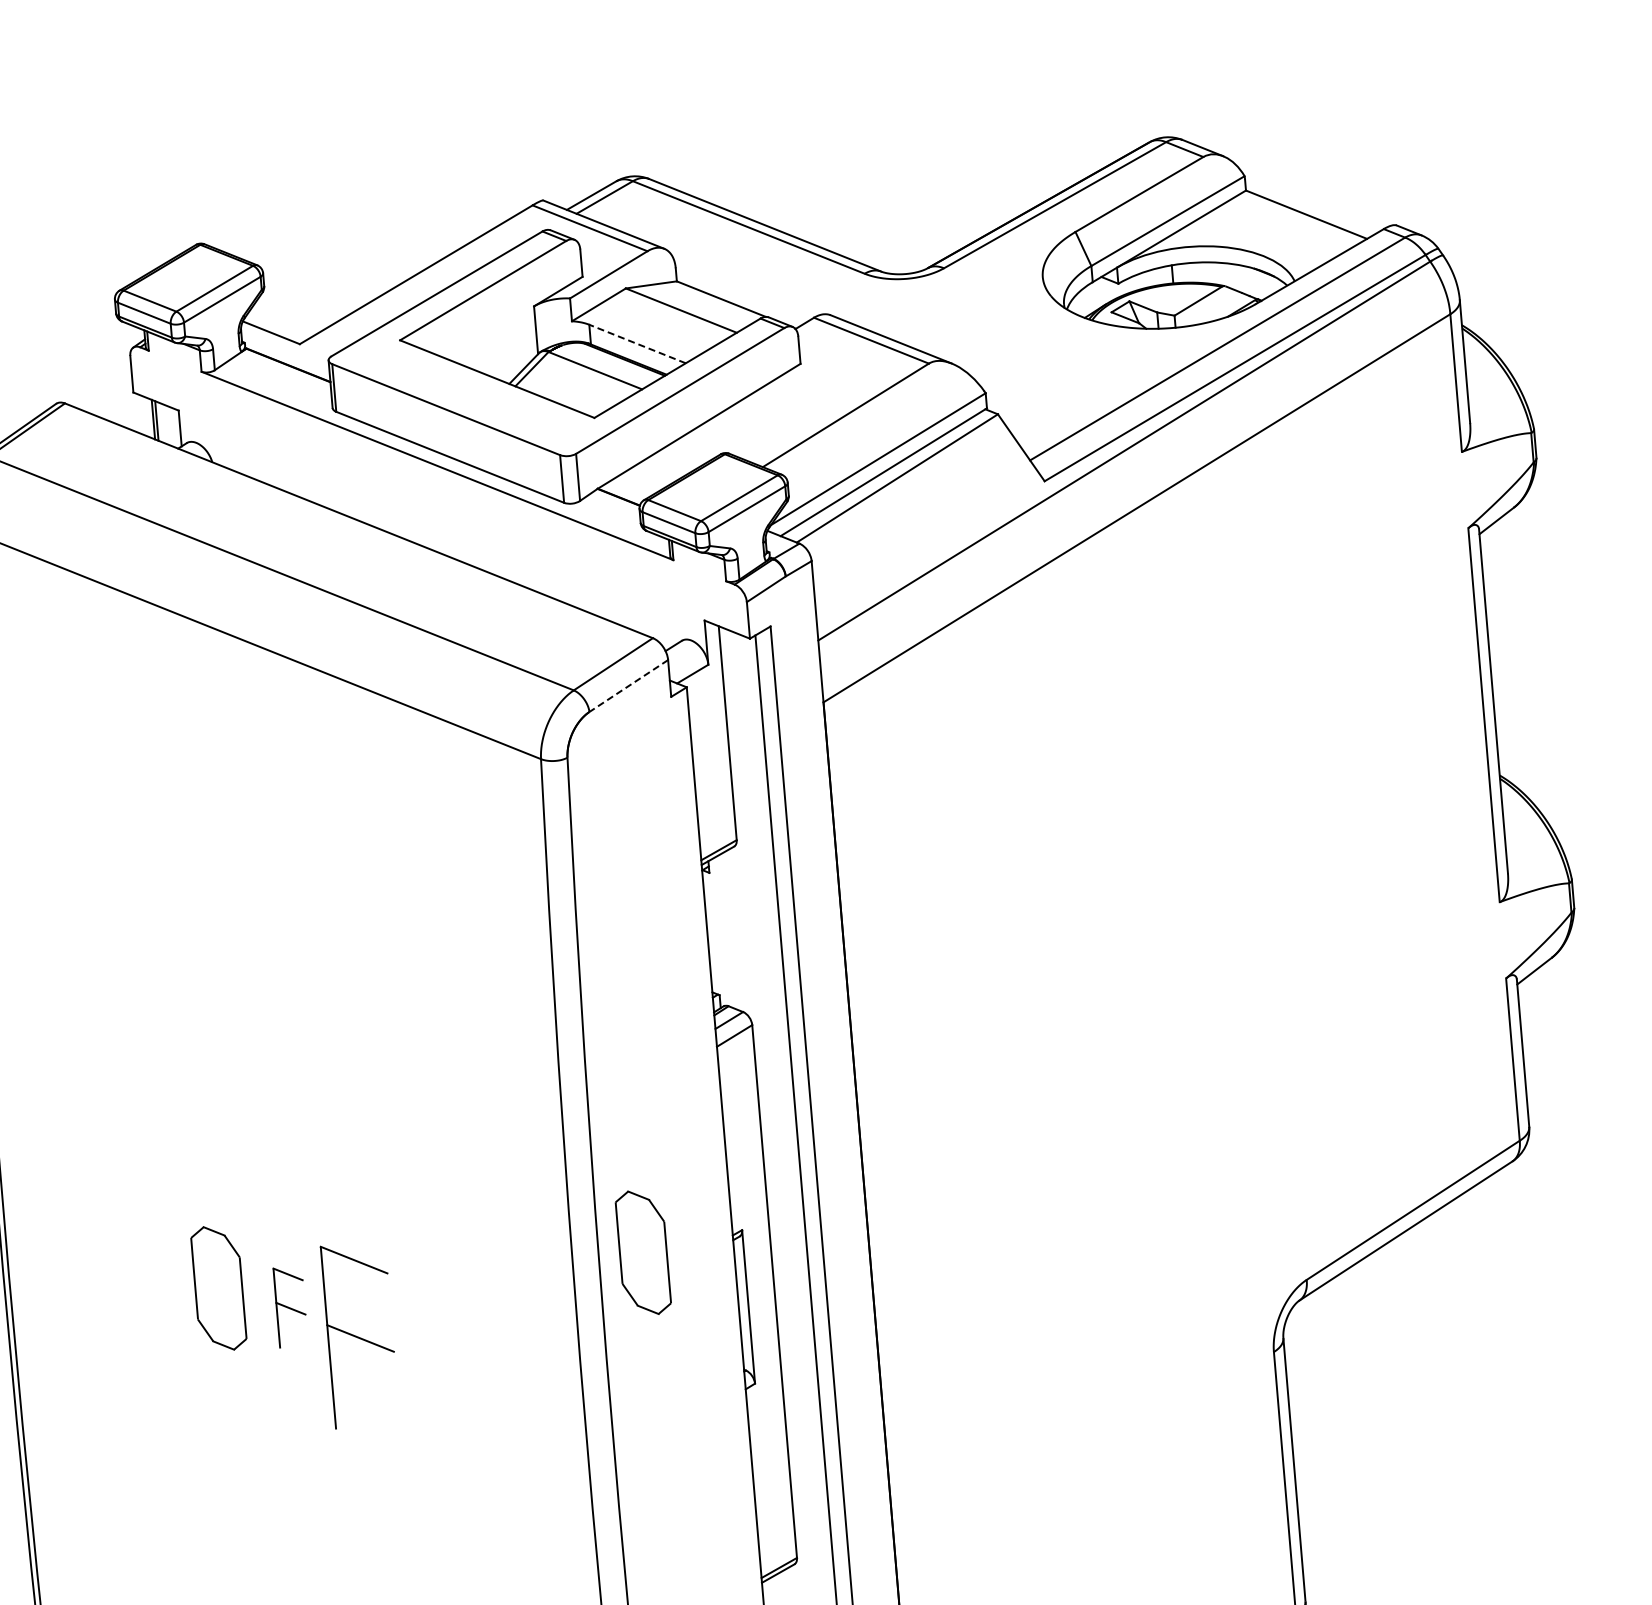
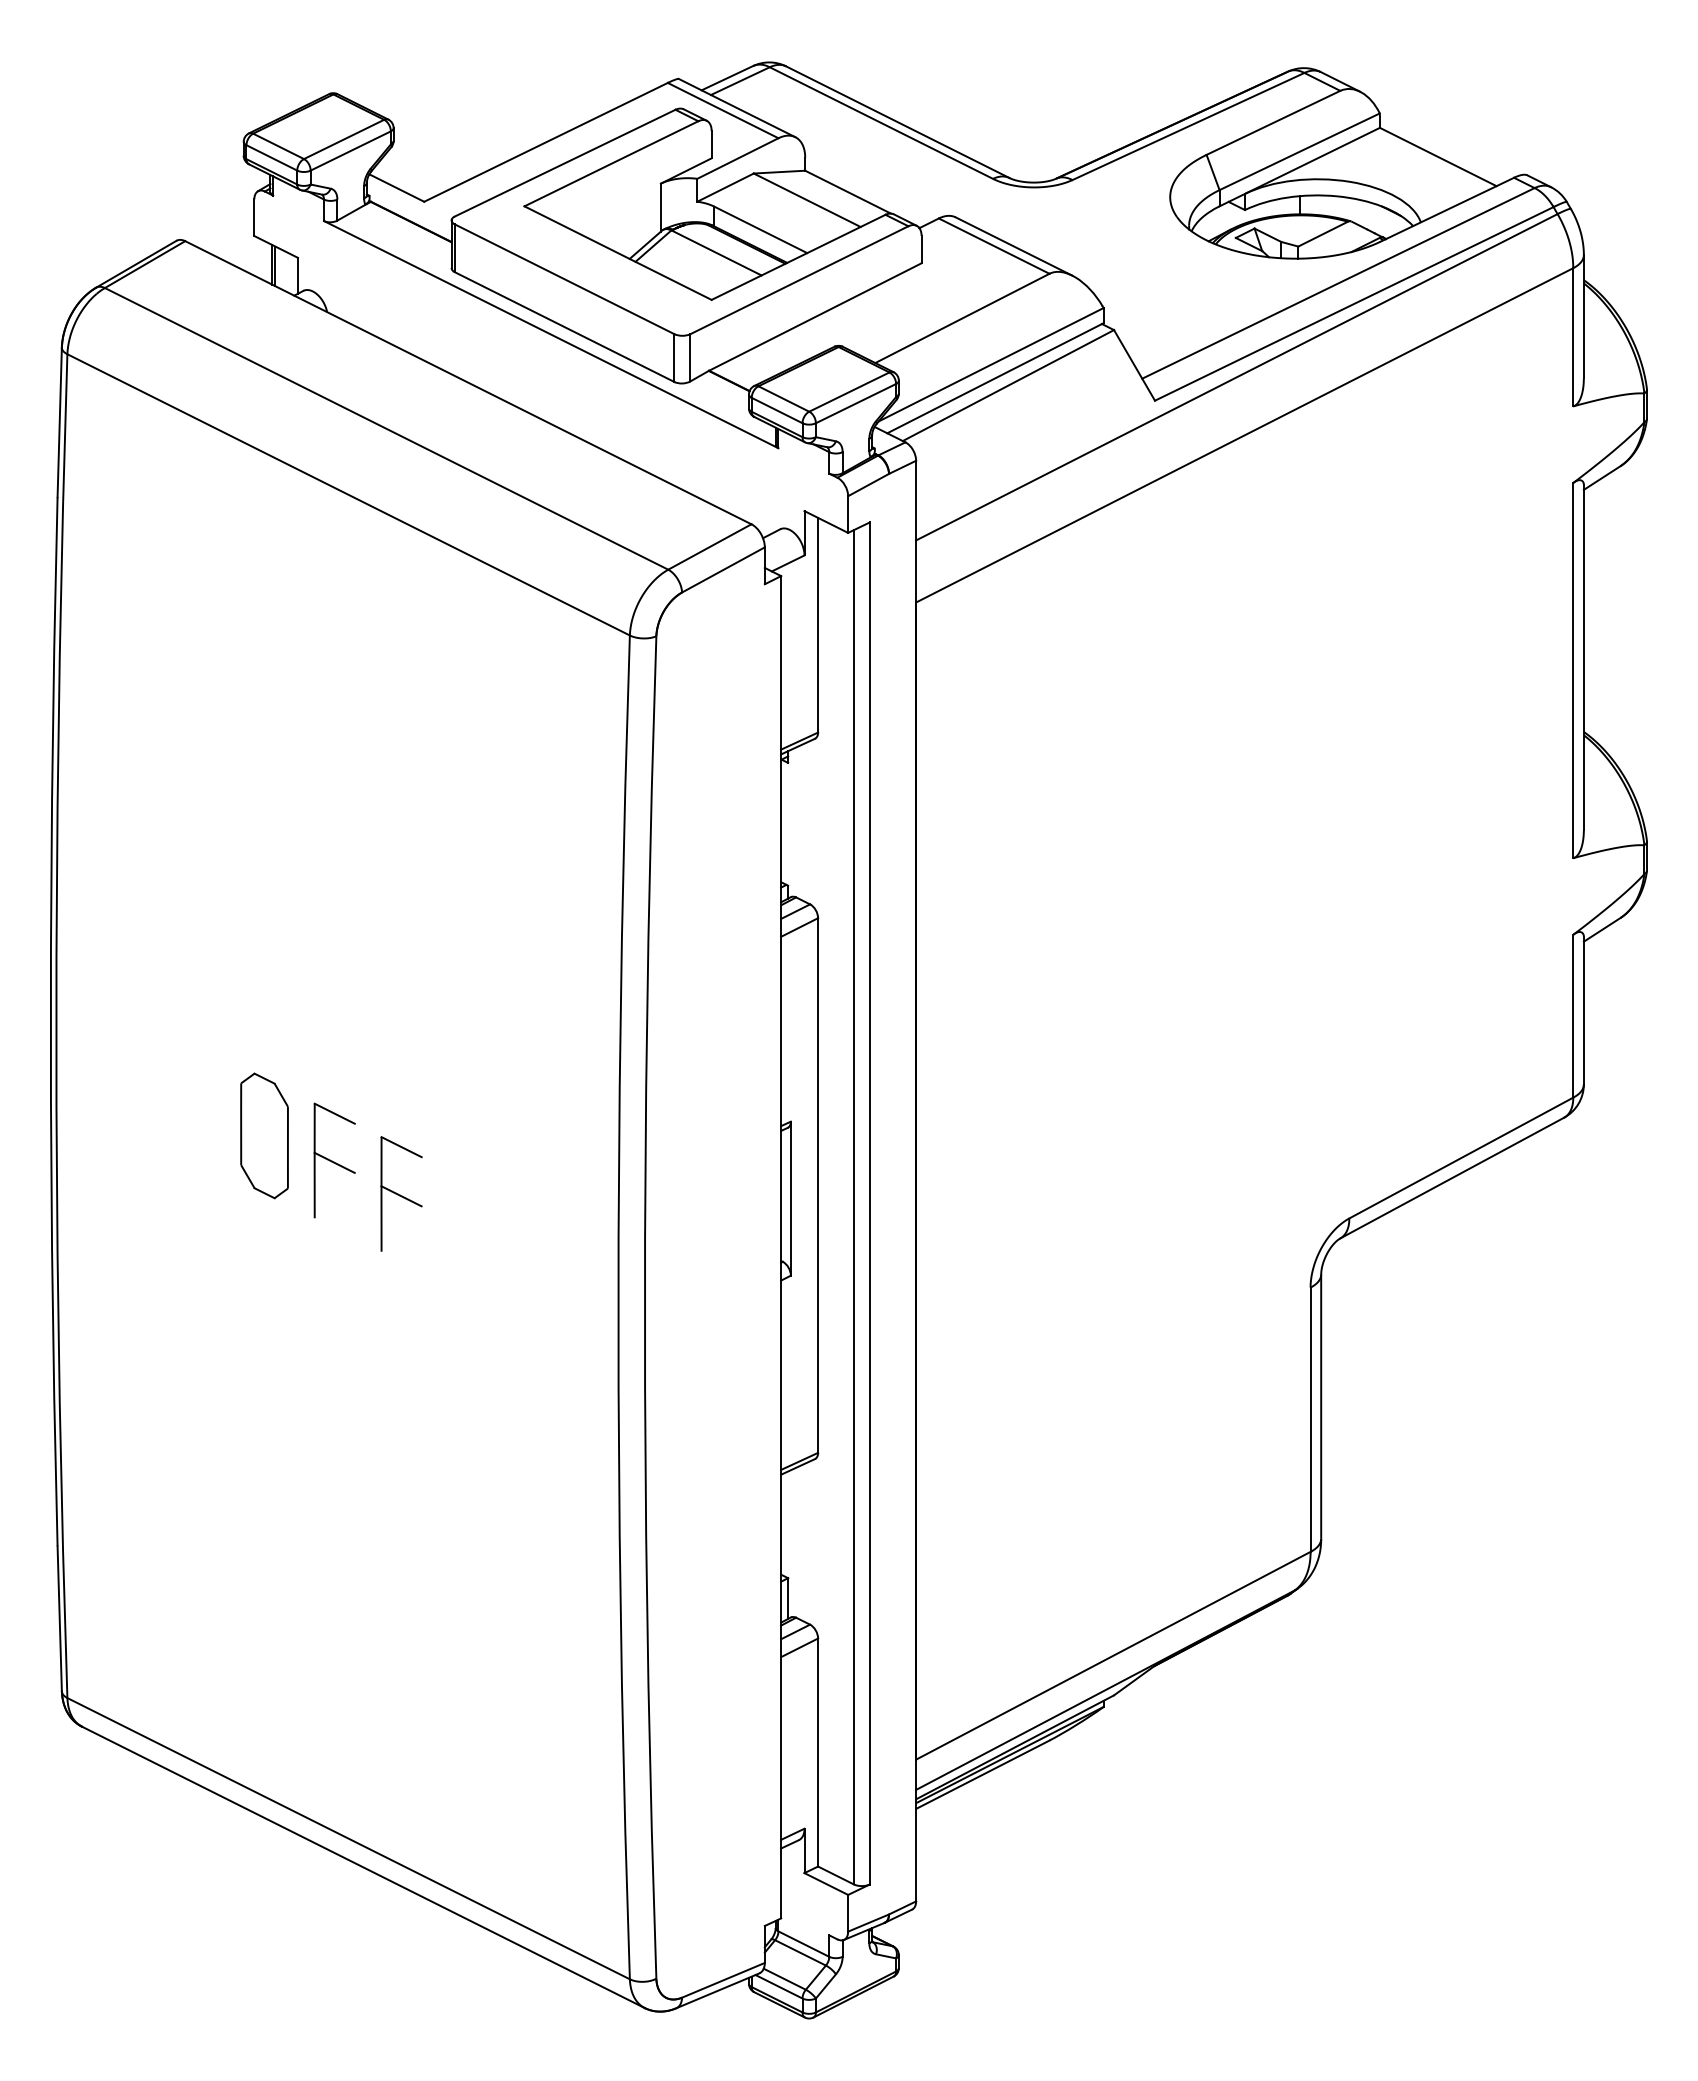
line: (637, 343) -> (760, 229), dashed -> solid
line: (628, 686) -> (723, 570), dashed -> solid
part: (643, 1252) -> (690, 1135), removed
part: (290, 1307) -> (334, 1160), size x1.43
part: (360, 1334) -> (401, 1193), size x0.62

